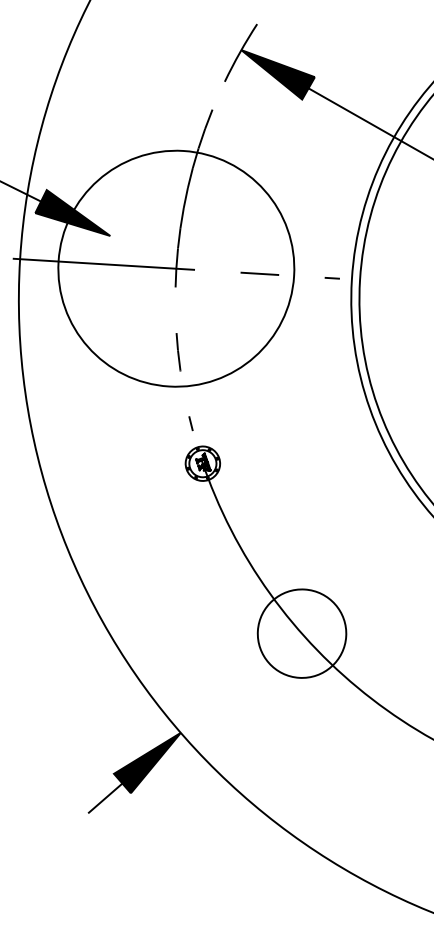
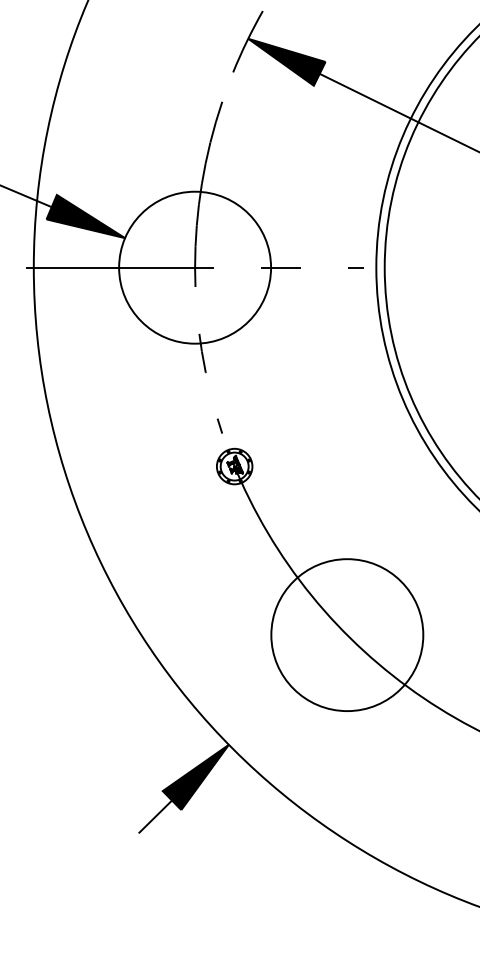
circle: (176, 268) -> (195, 267), size x0.62
circle: (302, 634) -> (347, 635), size x1.67

